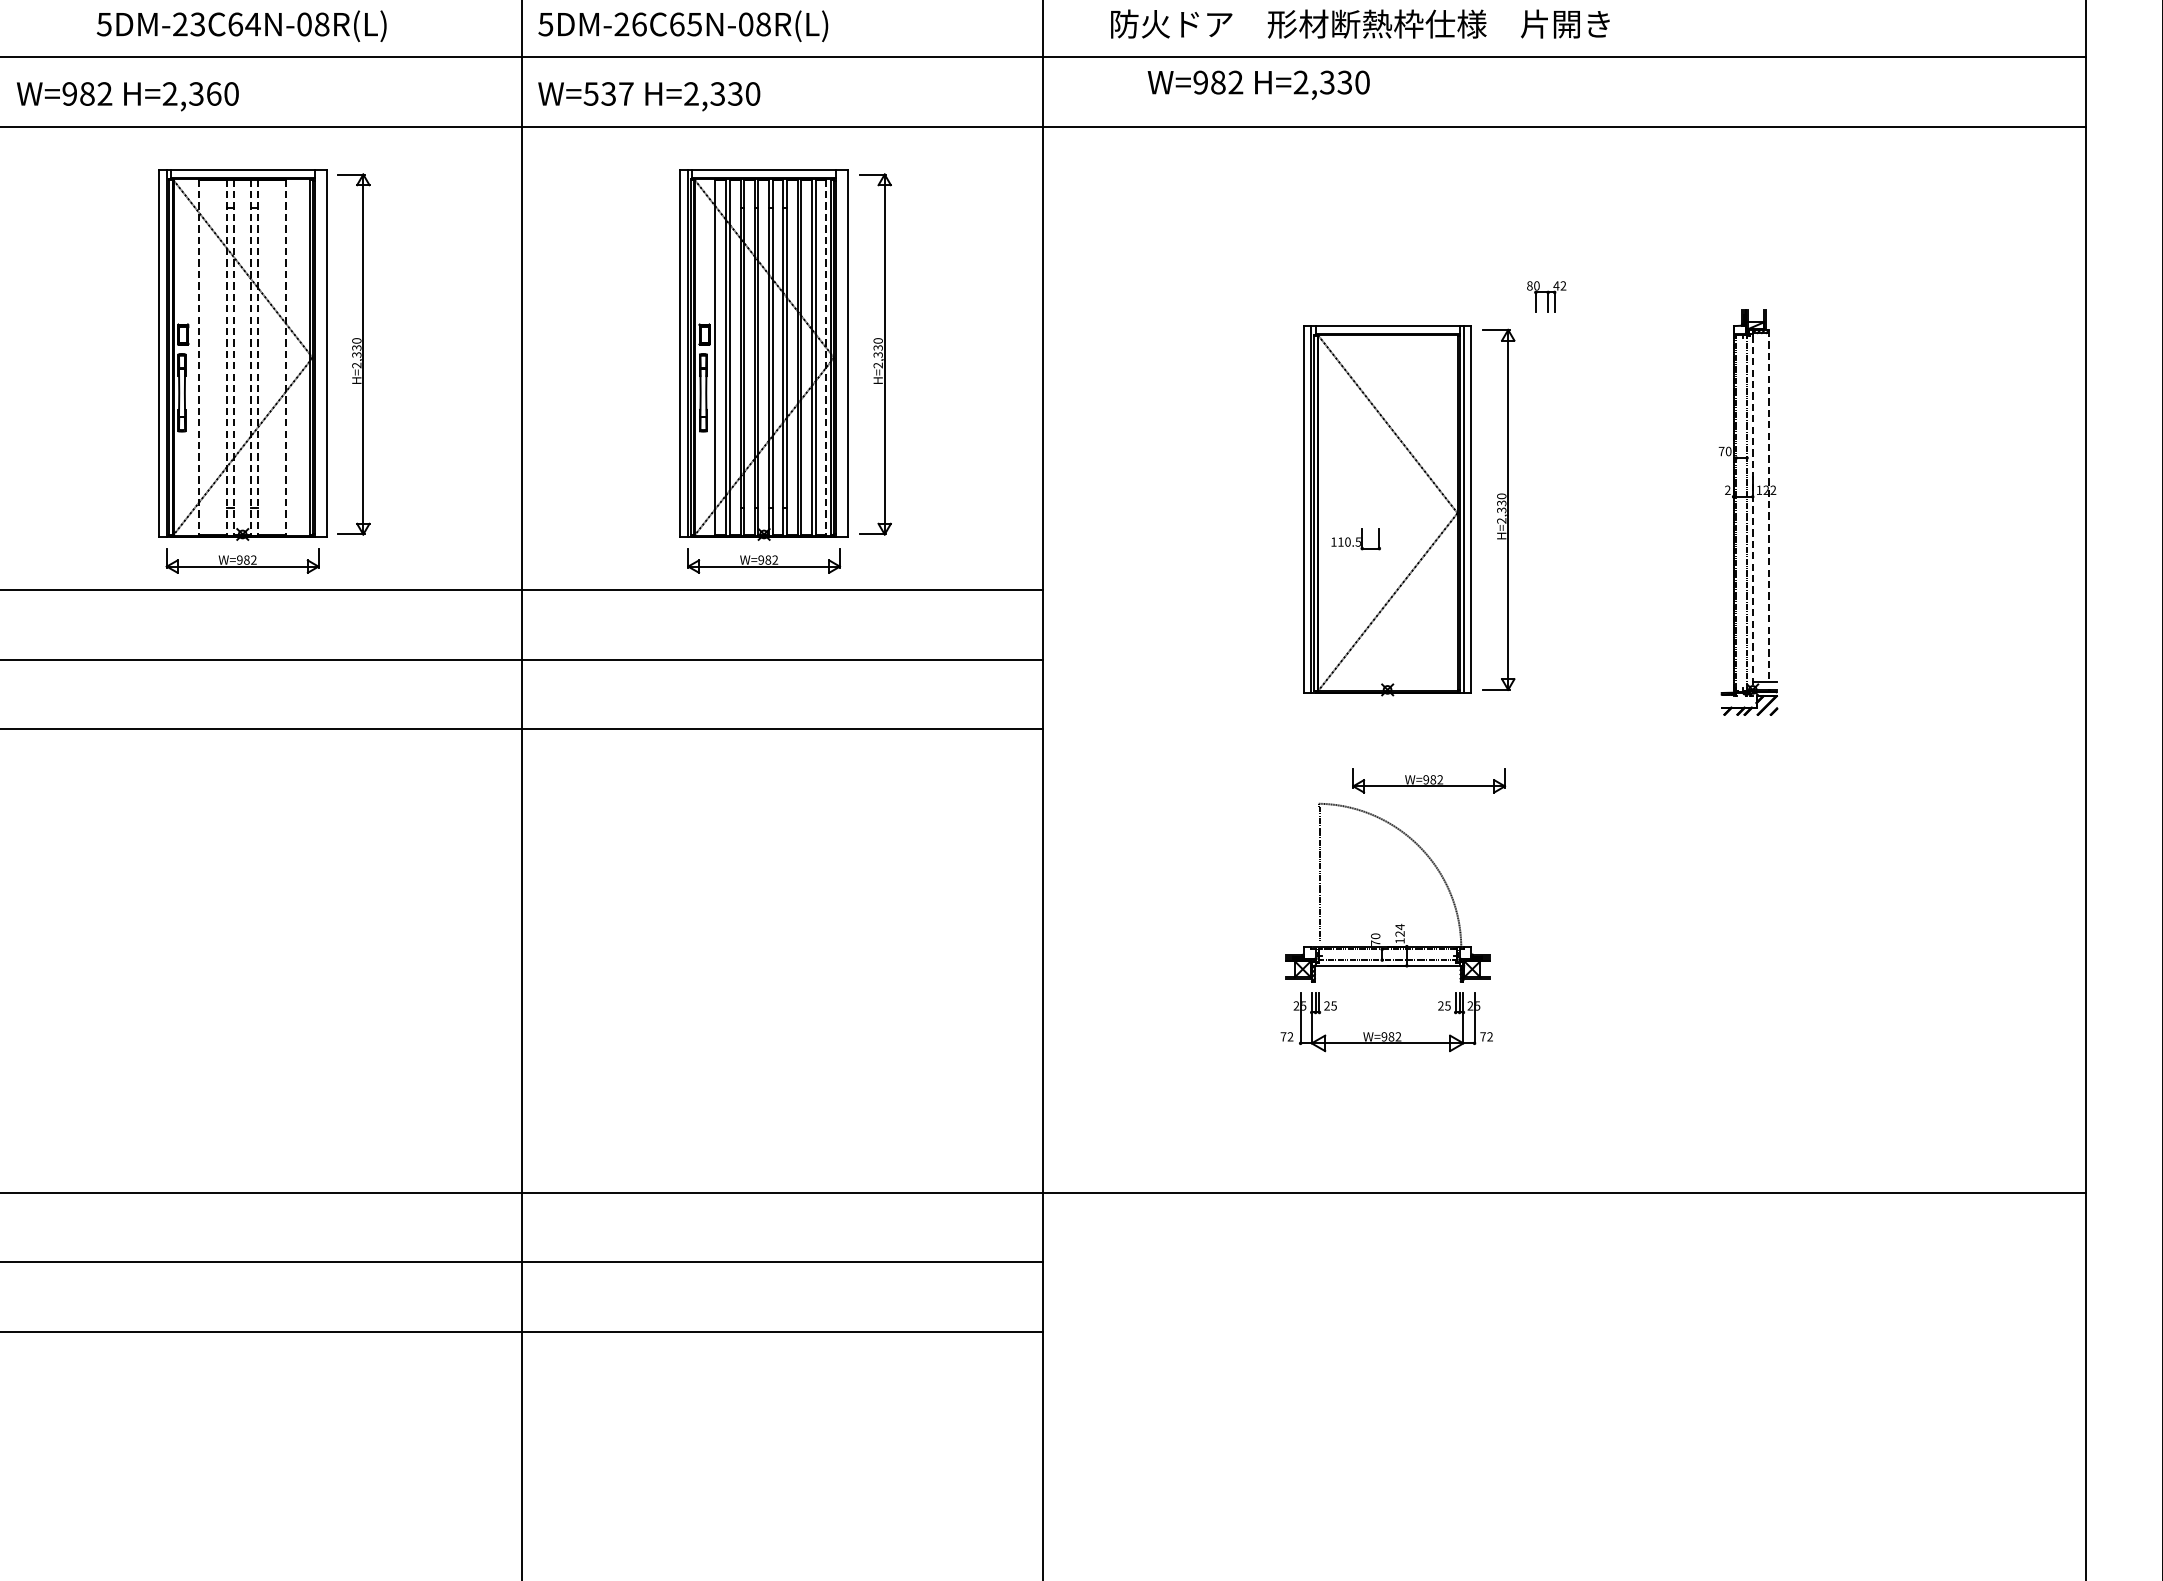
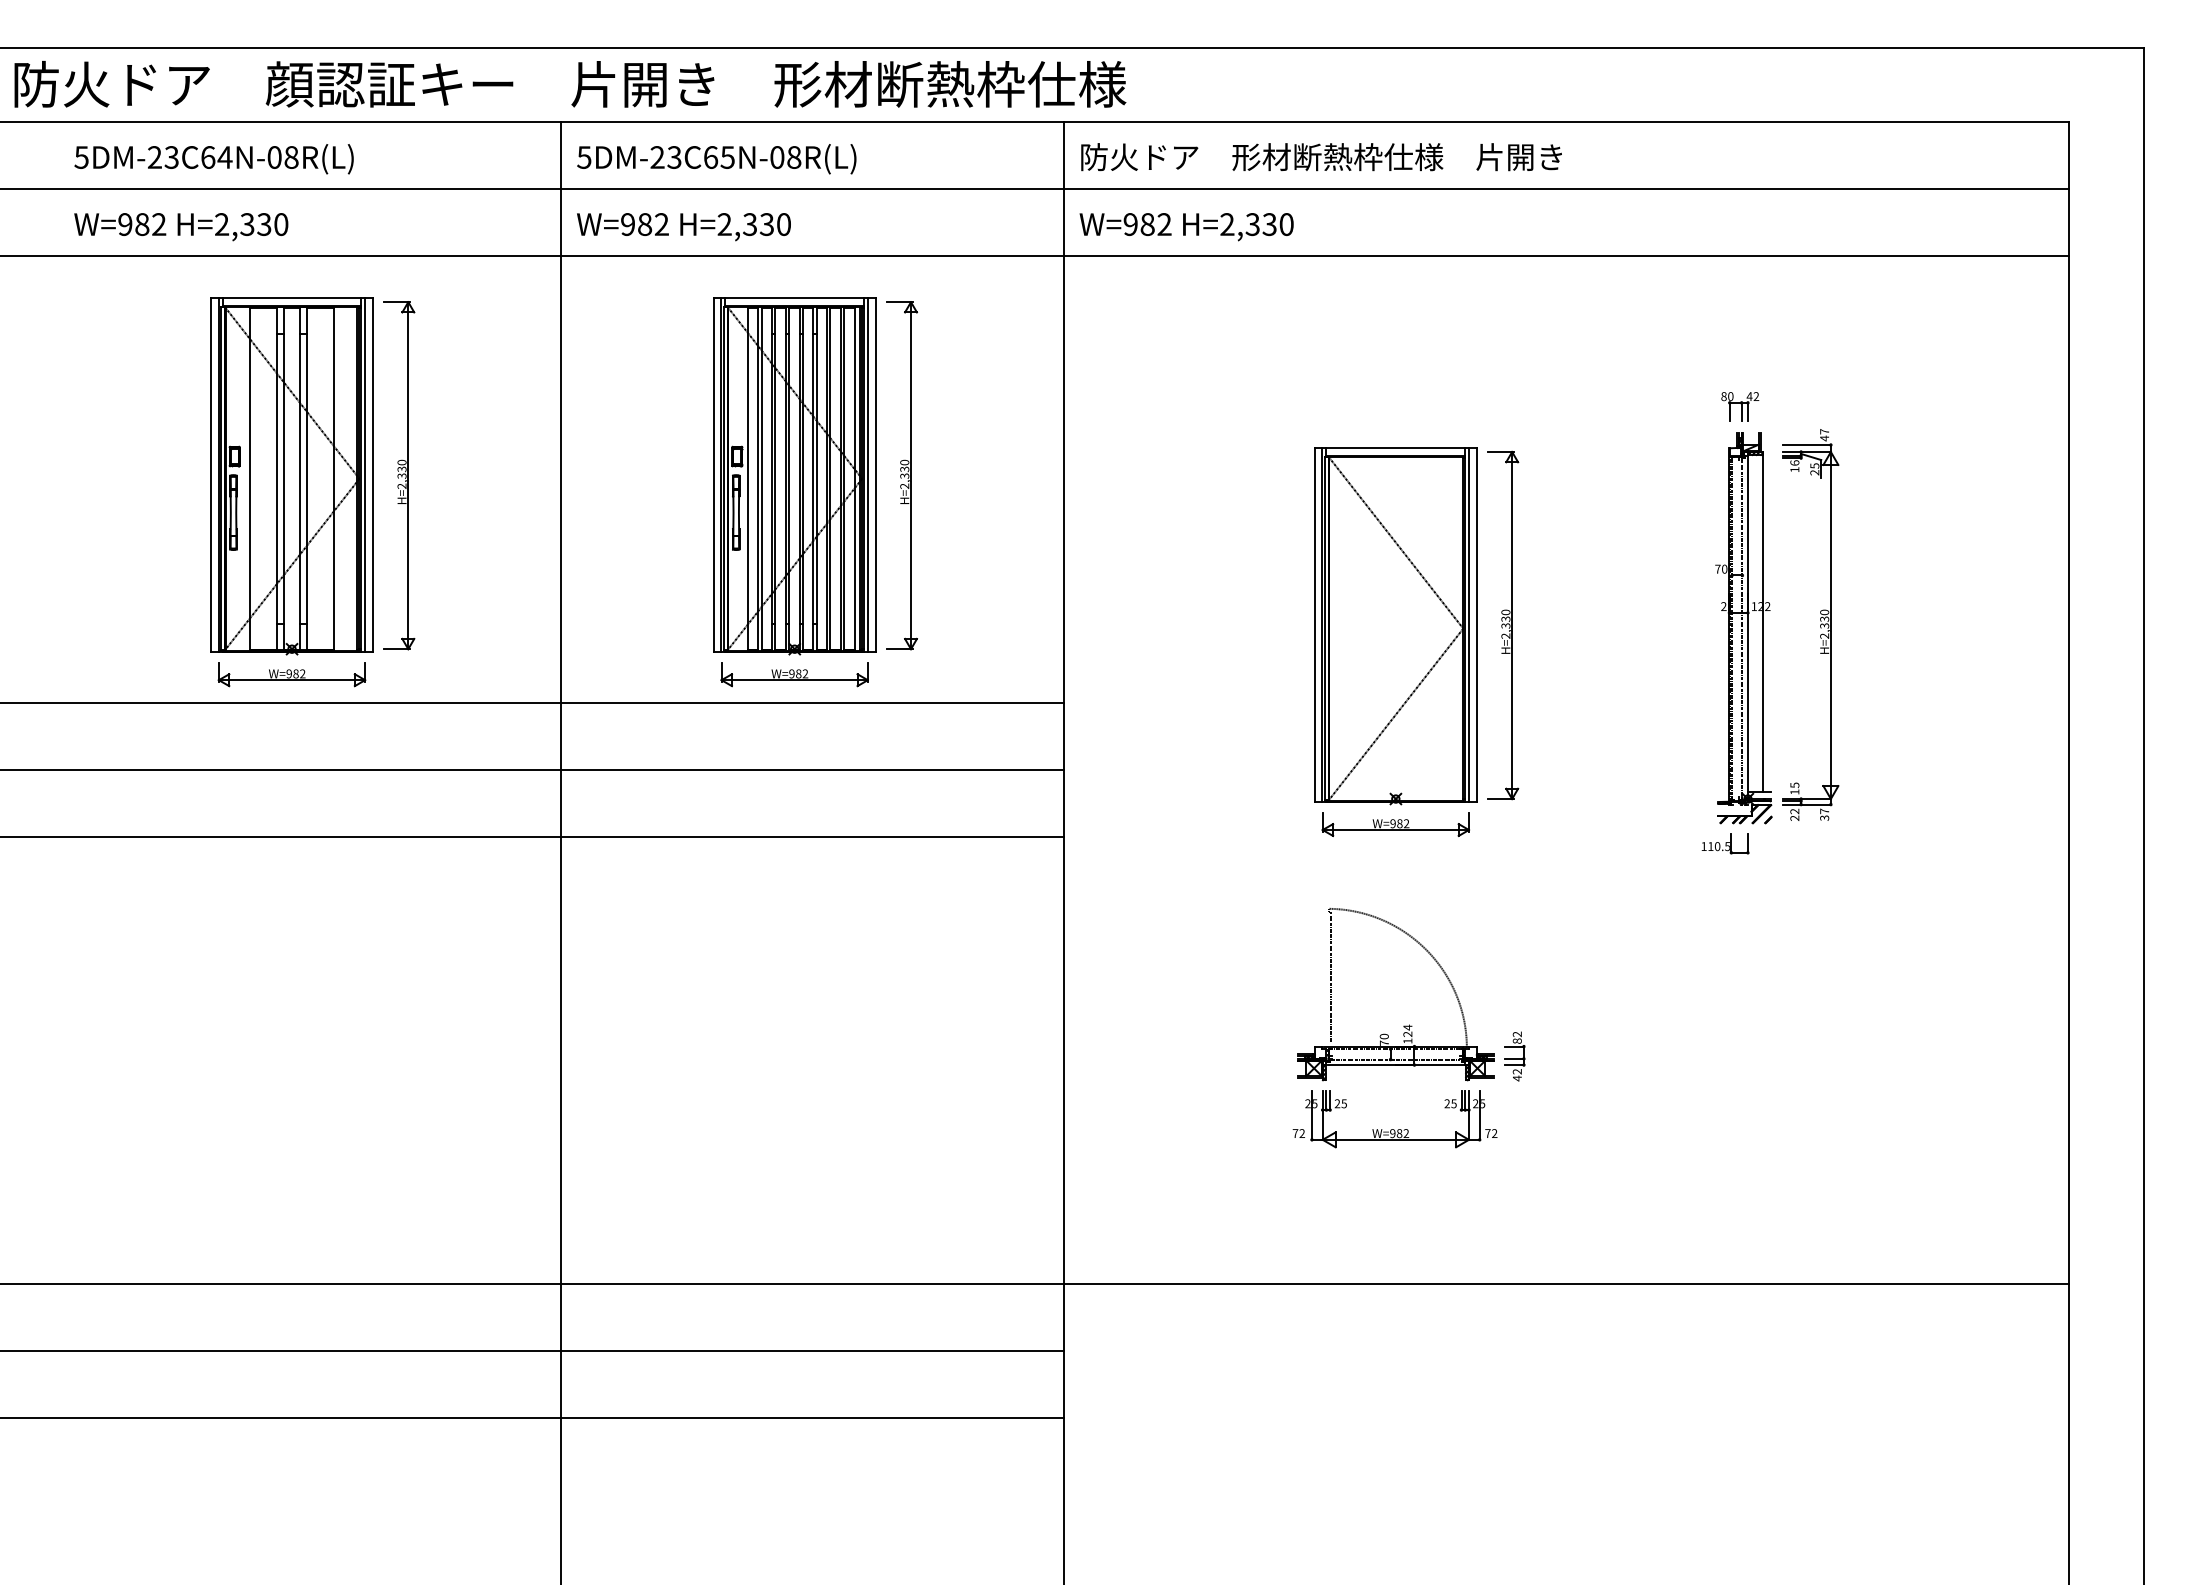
text: (639, 24) -> (674, 157), 5DM-26C65N-08R(L) -> 5DM-23C65N-08R(L)
text: (1360, 24) -> (1321, 157), moved
text: (241, 26) -> (213, 159), moved
text: (1258, 85) -> (1186, 227), moved
text: (214, 93) -> (264, 224), H=2,360 -> H=2,330
text: (608, 93) -> (644, 224), W=537 -> W=982
part: (1546, 296) -> (1740, 406), moved
line: (318, 353) -> (365, 474), added
line: (840, 353) -> (868, 474), added
line: (199, 357) -> (250, 478), dashed -> solid
line: (226, 357) -> (276, 478), dashed -> solid
line: (233, 357) -> (283, 478), dashed -> solid
line: (250, 357) -> (299, 478), dashed -> solid
line: (257, 357) -> (306, 478), dashed -> solid
line: (285, 357) -> (333, 478), dashed -> solid
line: (826, 357) -> (854, 478), dashed -> solid
line: (1768, 505) -> (1763, 621), dashed -> solid
part: (1828, 508) -> (1820, 624), added
line: (1752, 511) -> (1747, 627), dashed -> solid
part: (1356, 538) -> (1725, 843), moved
part: (1428, 780) -> (1395, 824), moved
part: (1510, 956) -> (1514, 1056), added

